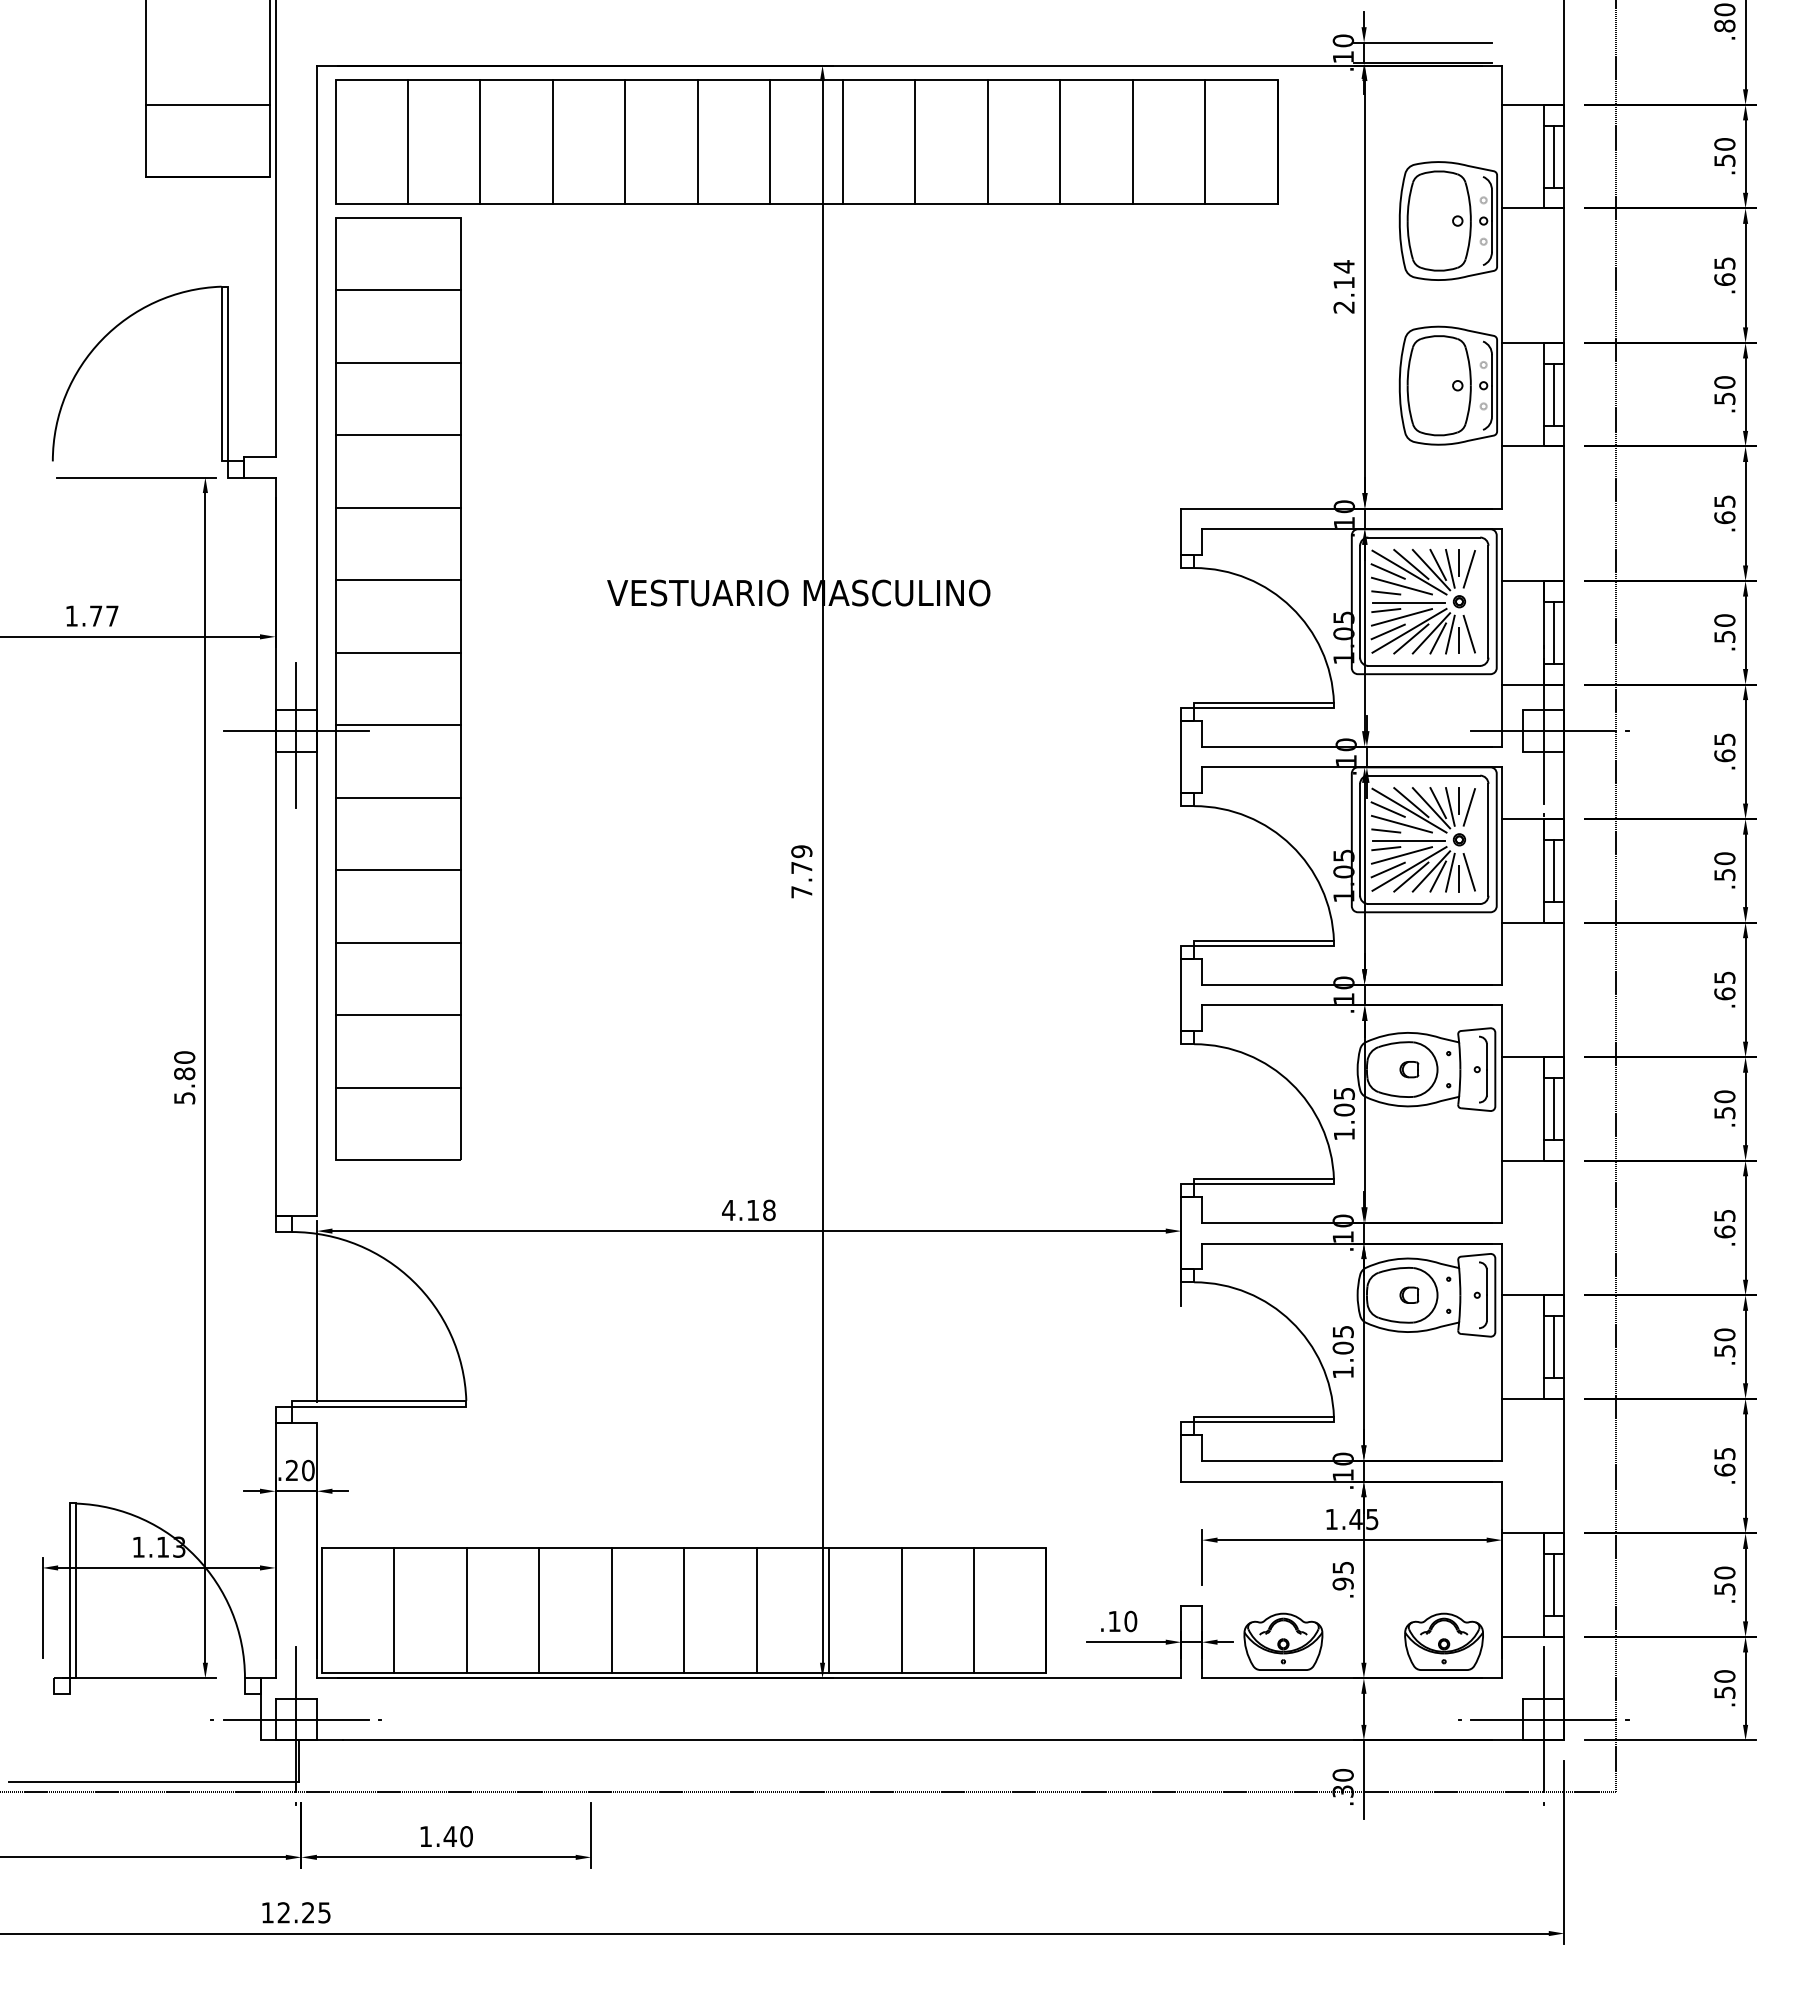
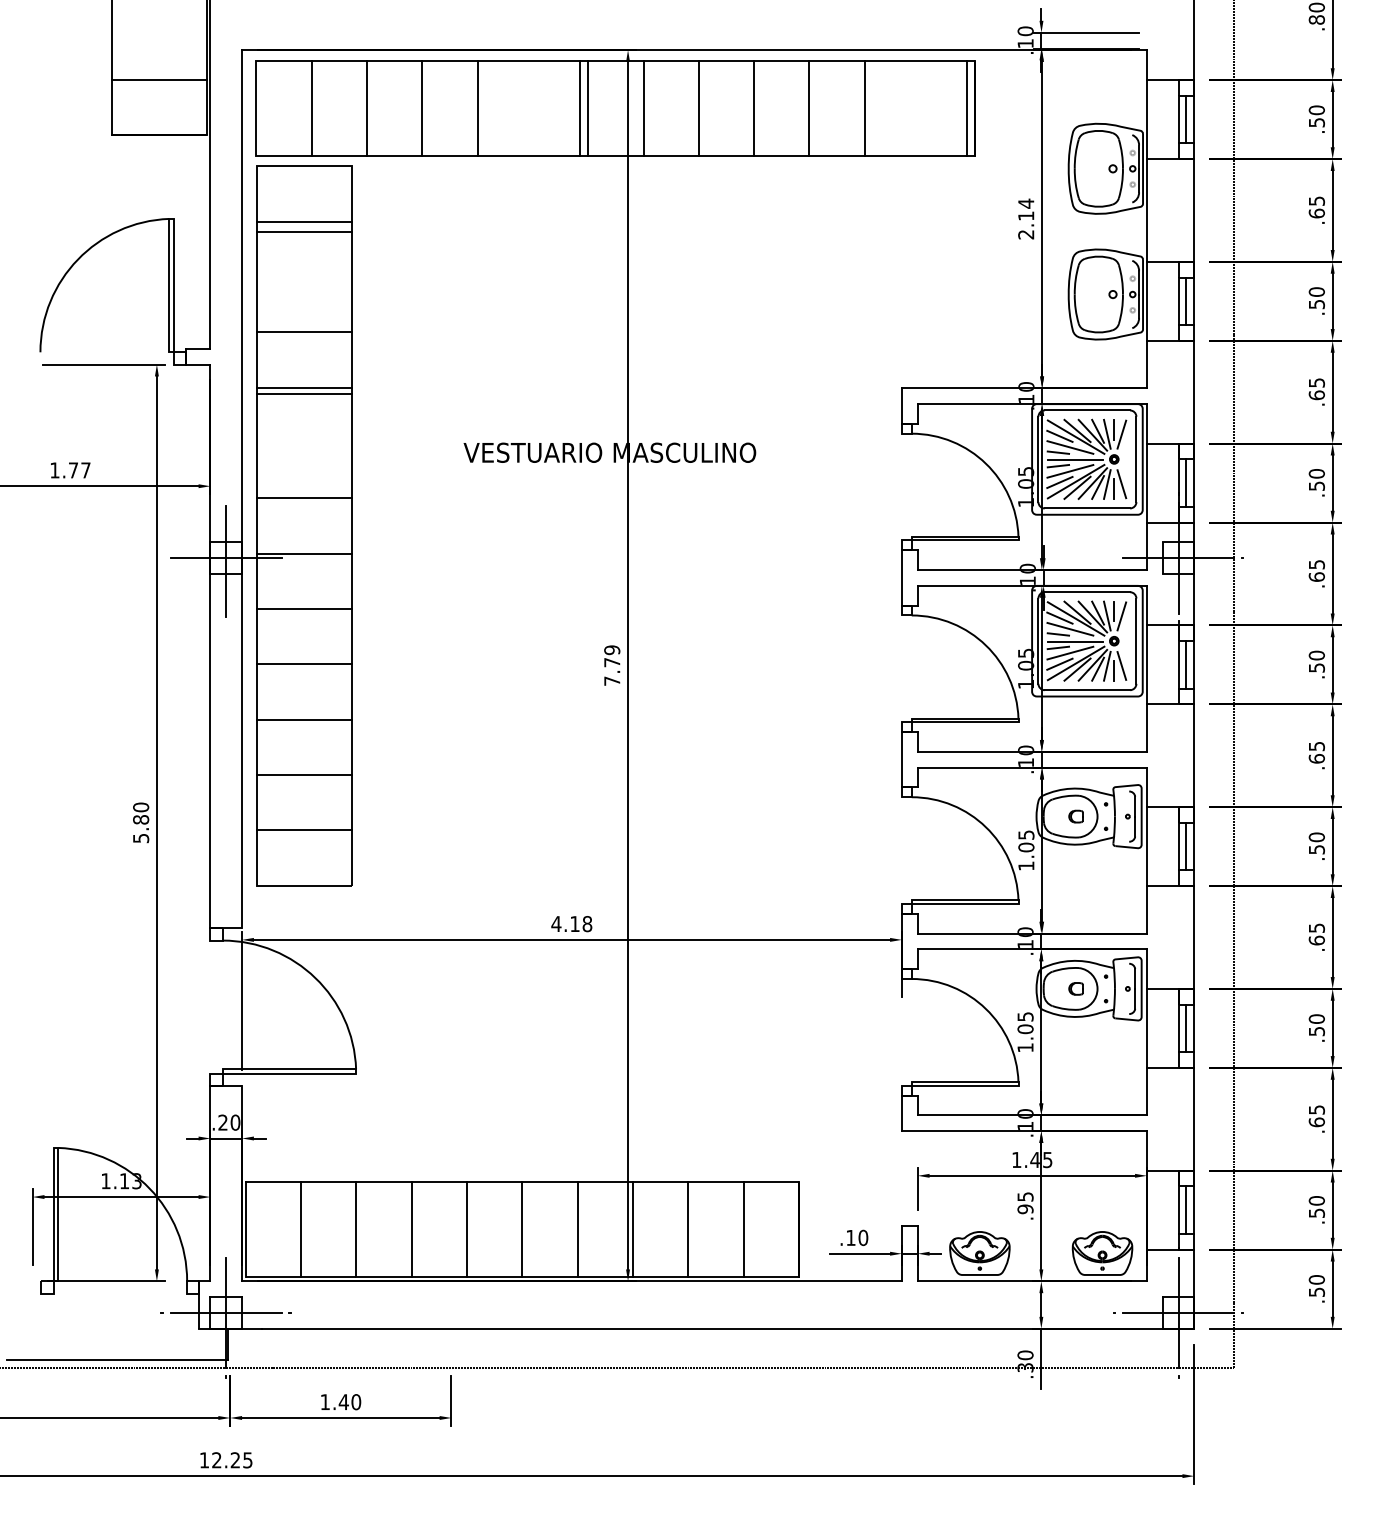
line: (697, 142) -> (579, 108), moved
line: (1205, 142) -> (967, 108), moved
line: (398, 362) -> (304, 231), moved
line: (398, 580) -> (304, 394), moved

